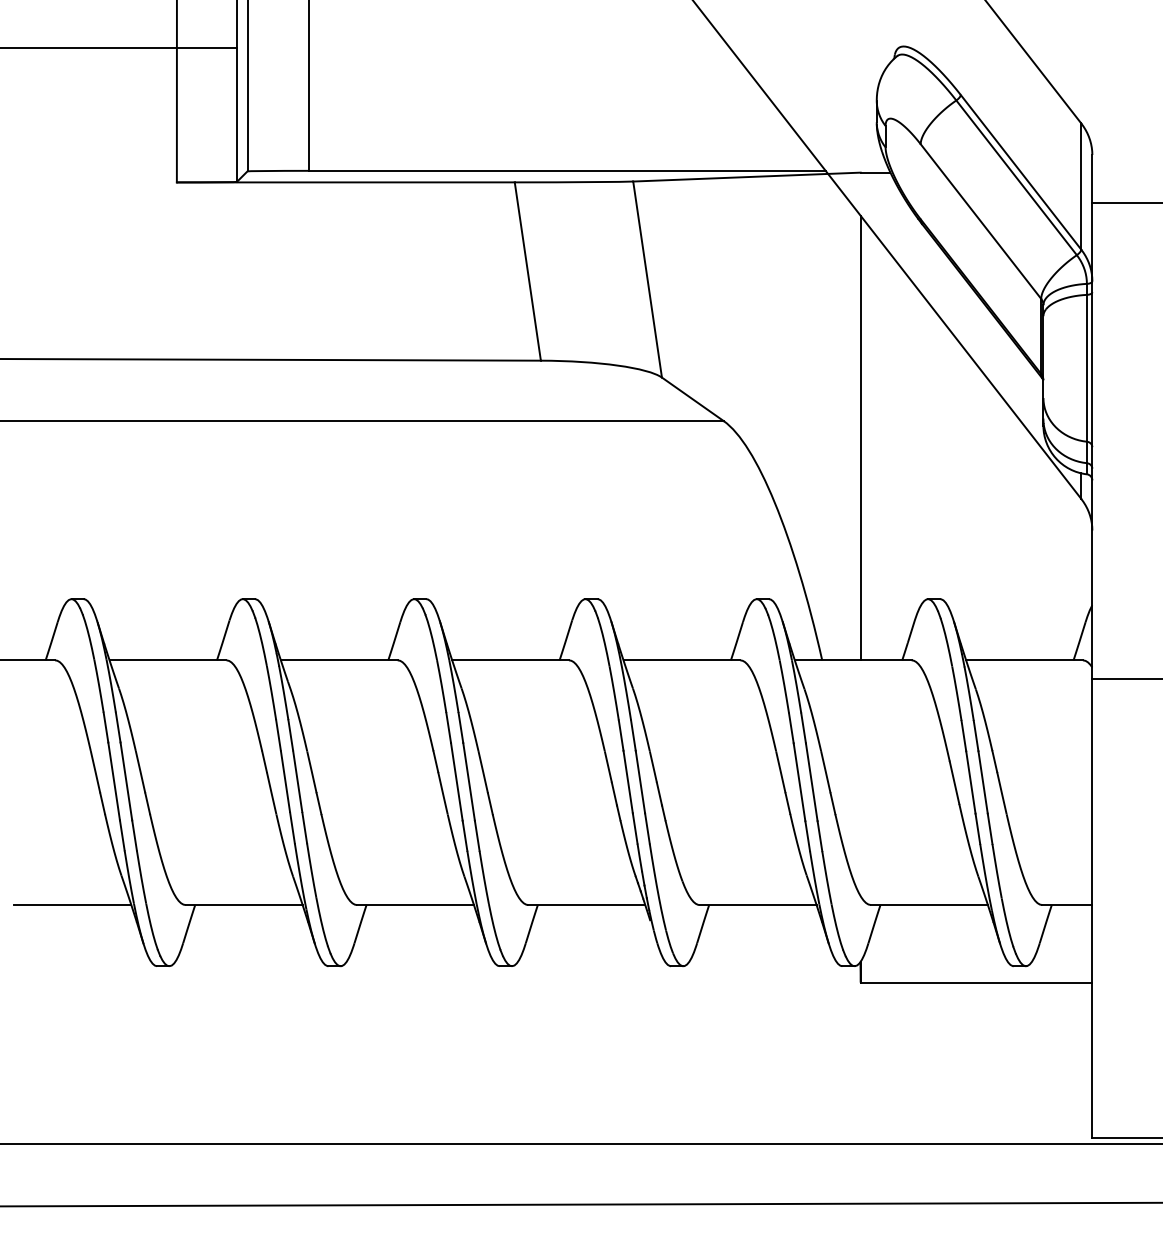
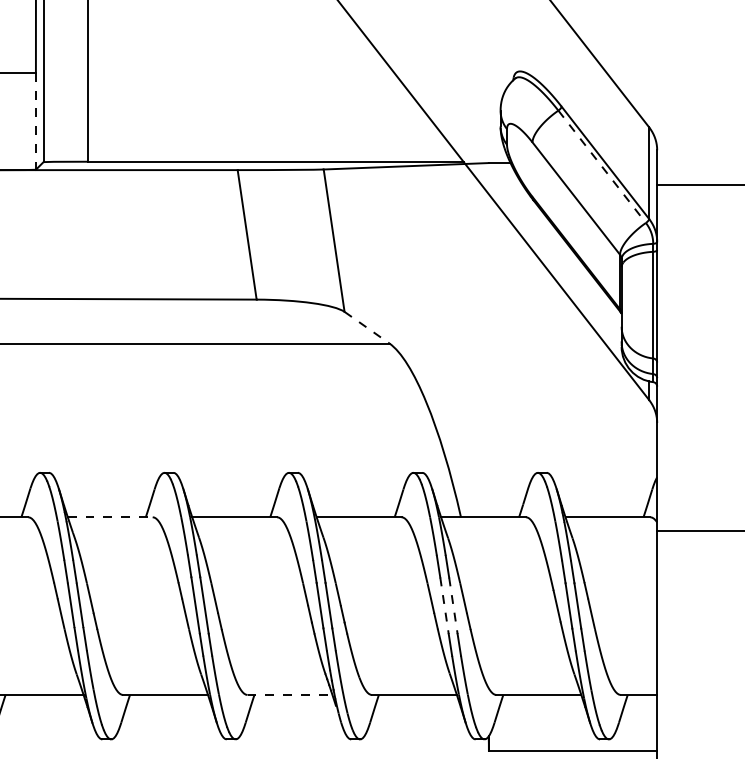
line: (236, 115) -> (35, 121), solid -> dashed
line: (1016, 178) -> (602, 167), solid -> dashed
line: (692, 399) -> (366, 327), solid -> dashed
line: (860, 437) -> (488, 355), removed
line: (339, 660) -> (110, 517), solid -> dashed
line: (799, 782) -> (444, 605), solid -> dashed
line: (811, 782) -> (453, 605), solid -> dashed
line: (587, 905) -> (290, 695), solid -> dashed

